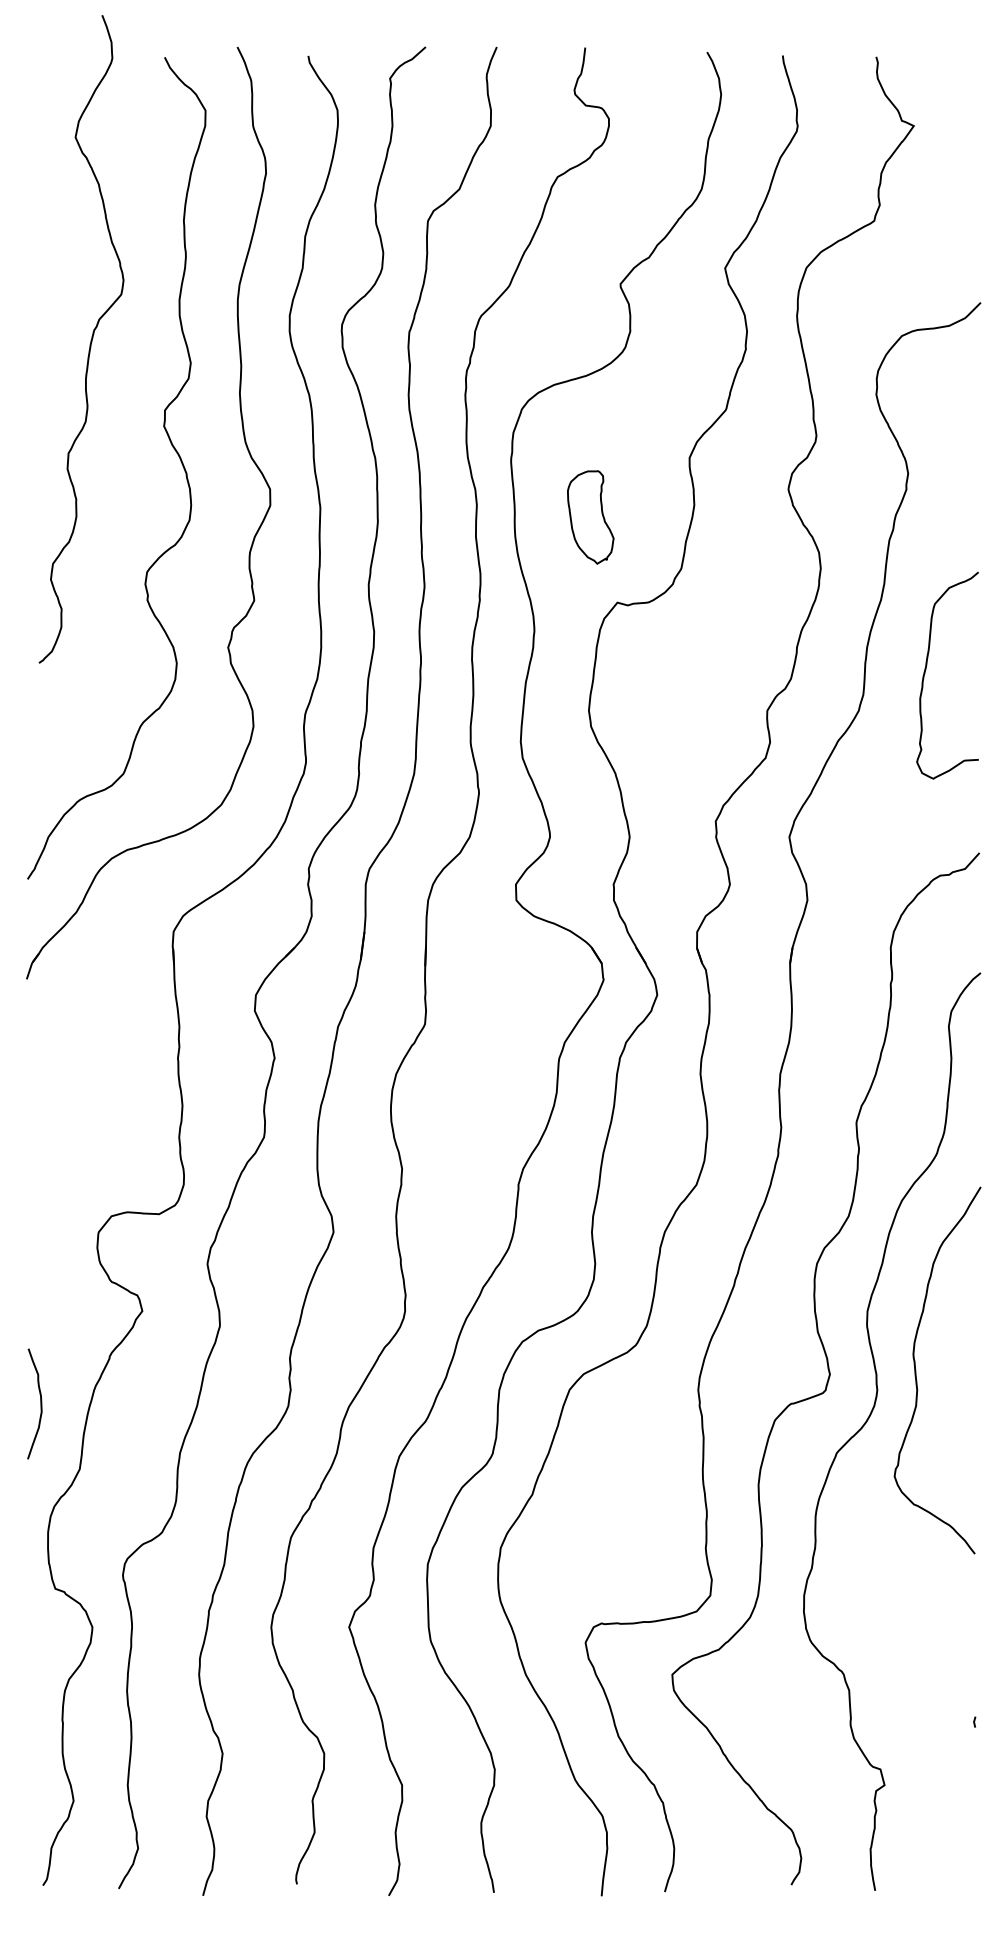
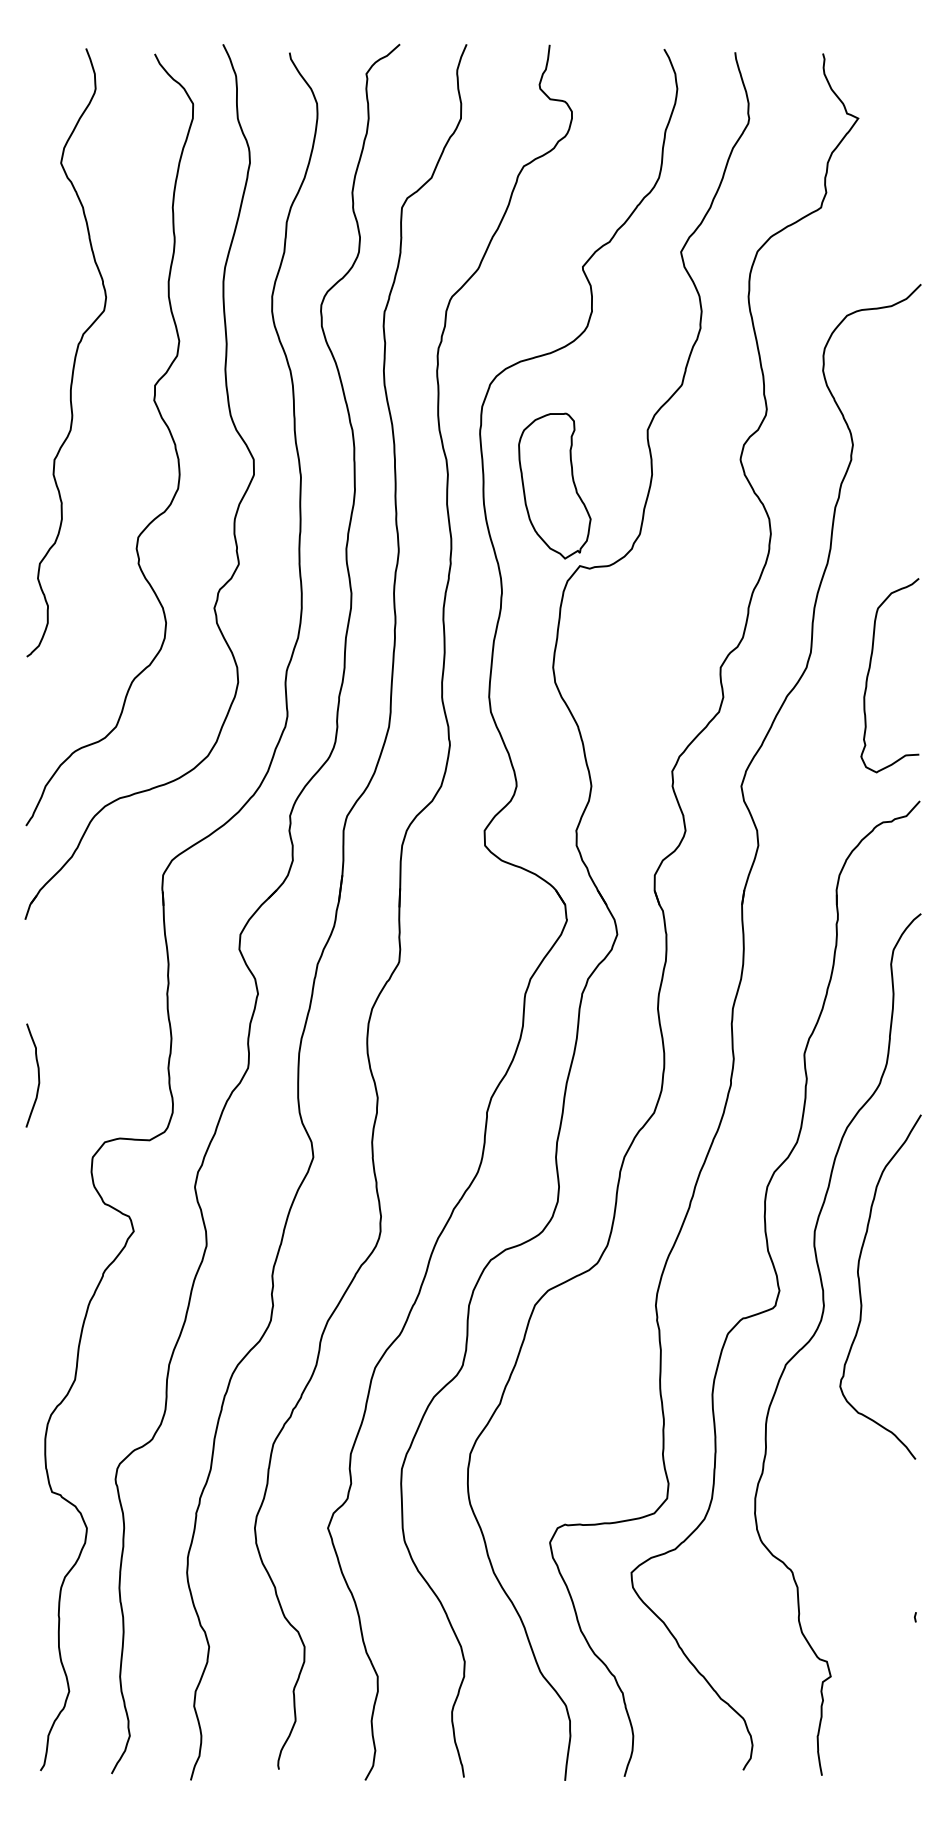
curve: (89, 342) -> (74, 355), moved
part: (590, 516) -> (554, 485), size x1.67
curve: (926, 669) -> (870, 669), moved
curve: (39, 1400) -> (37, 1072), moved

